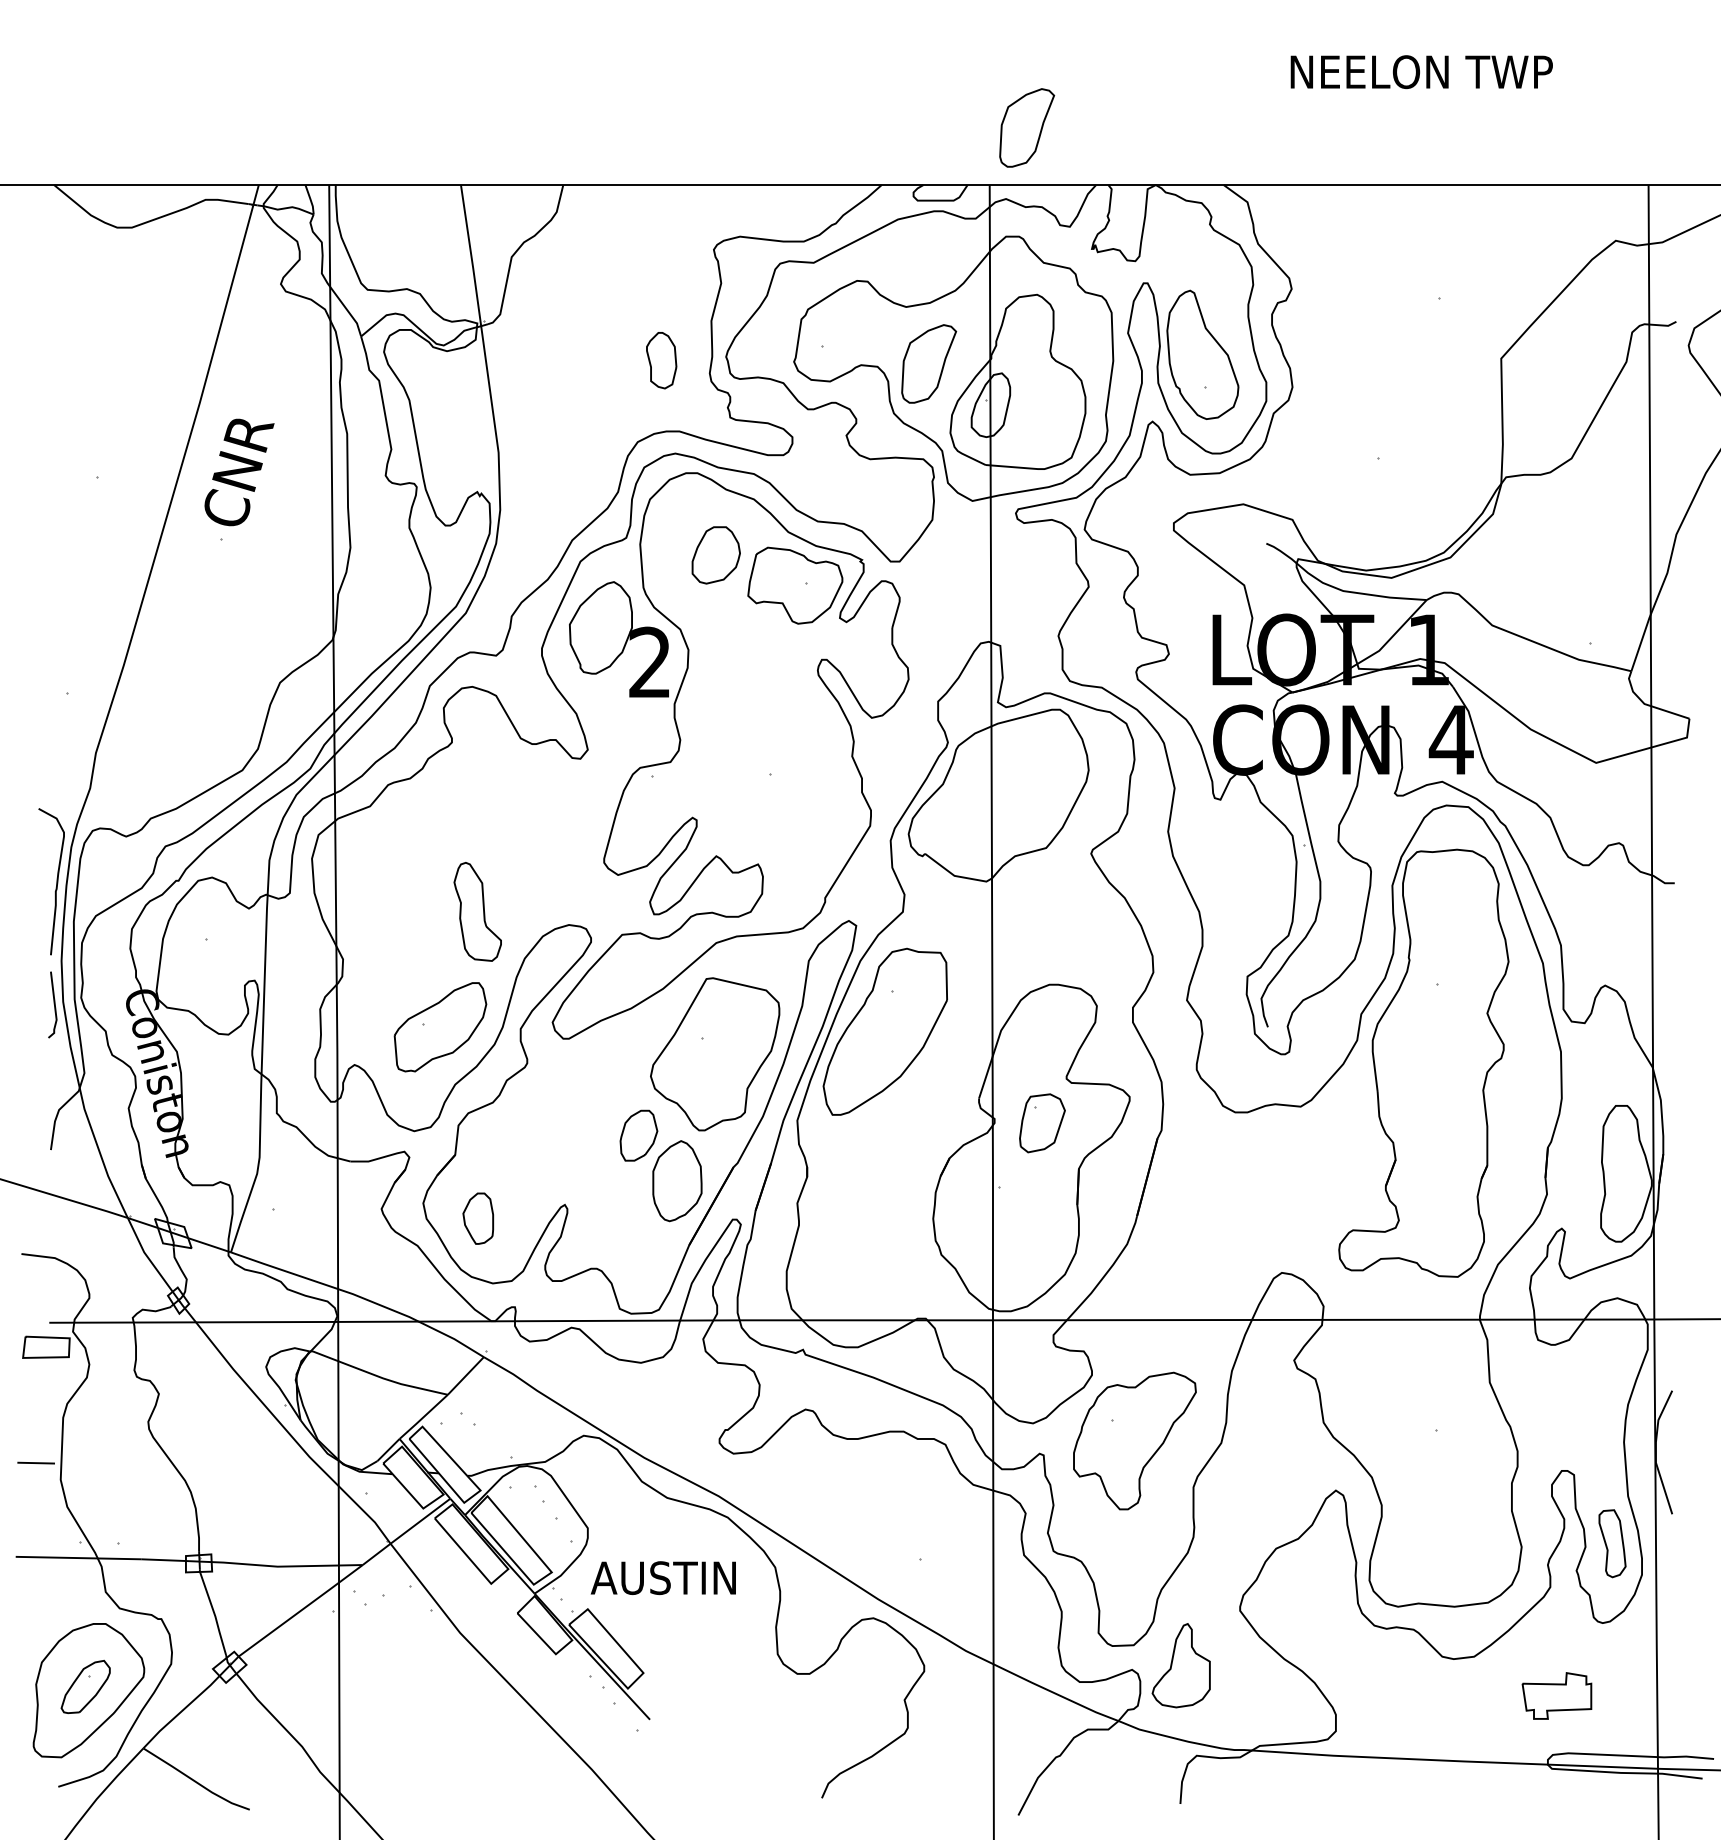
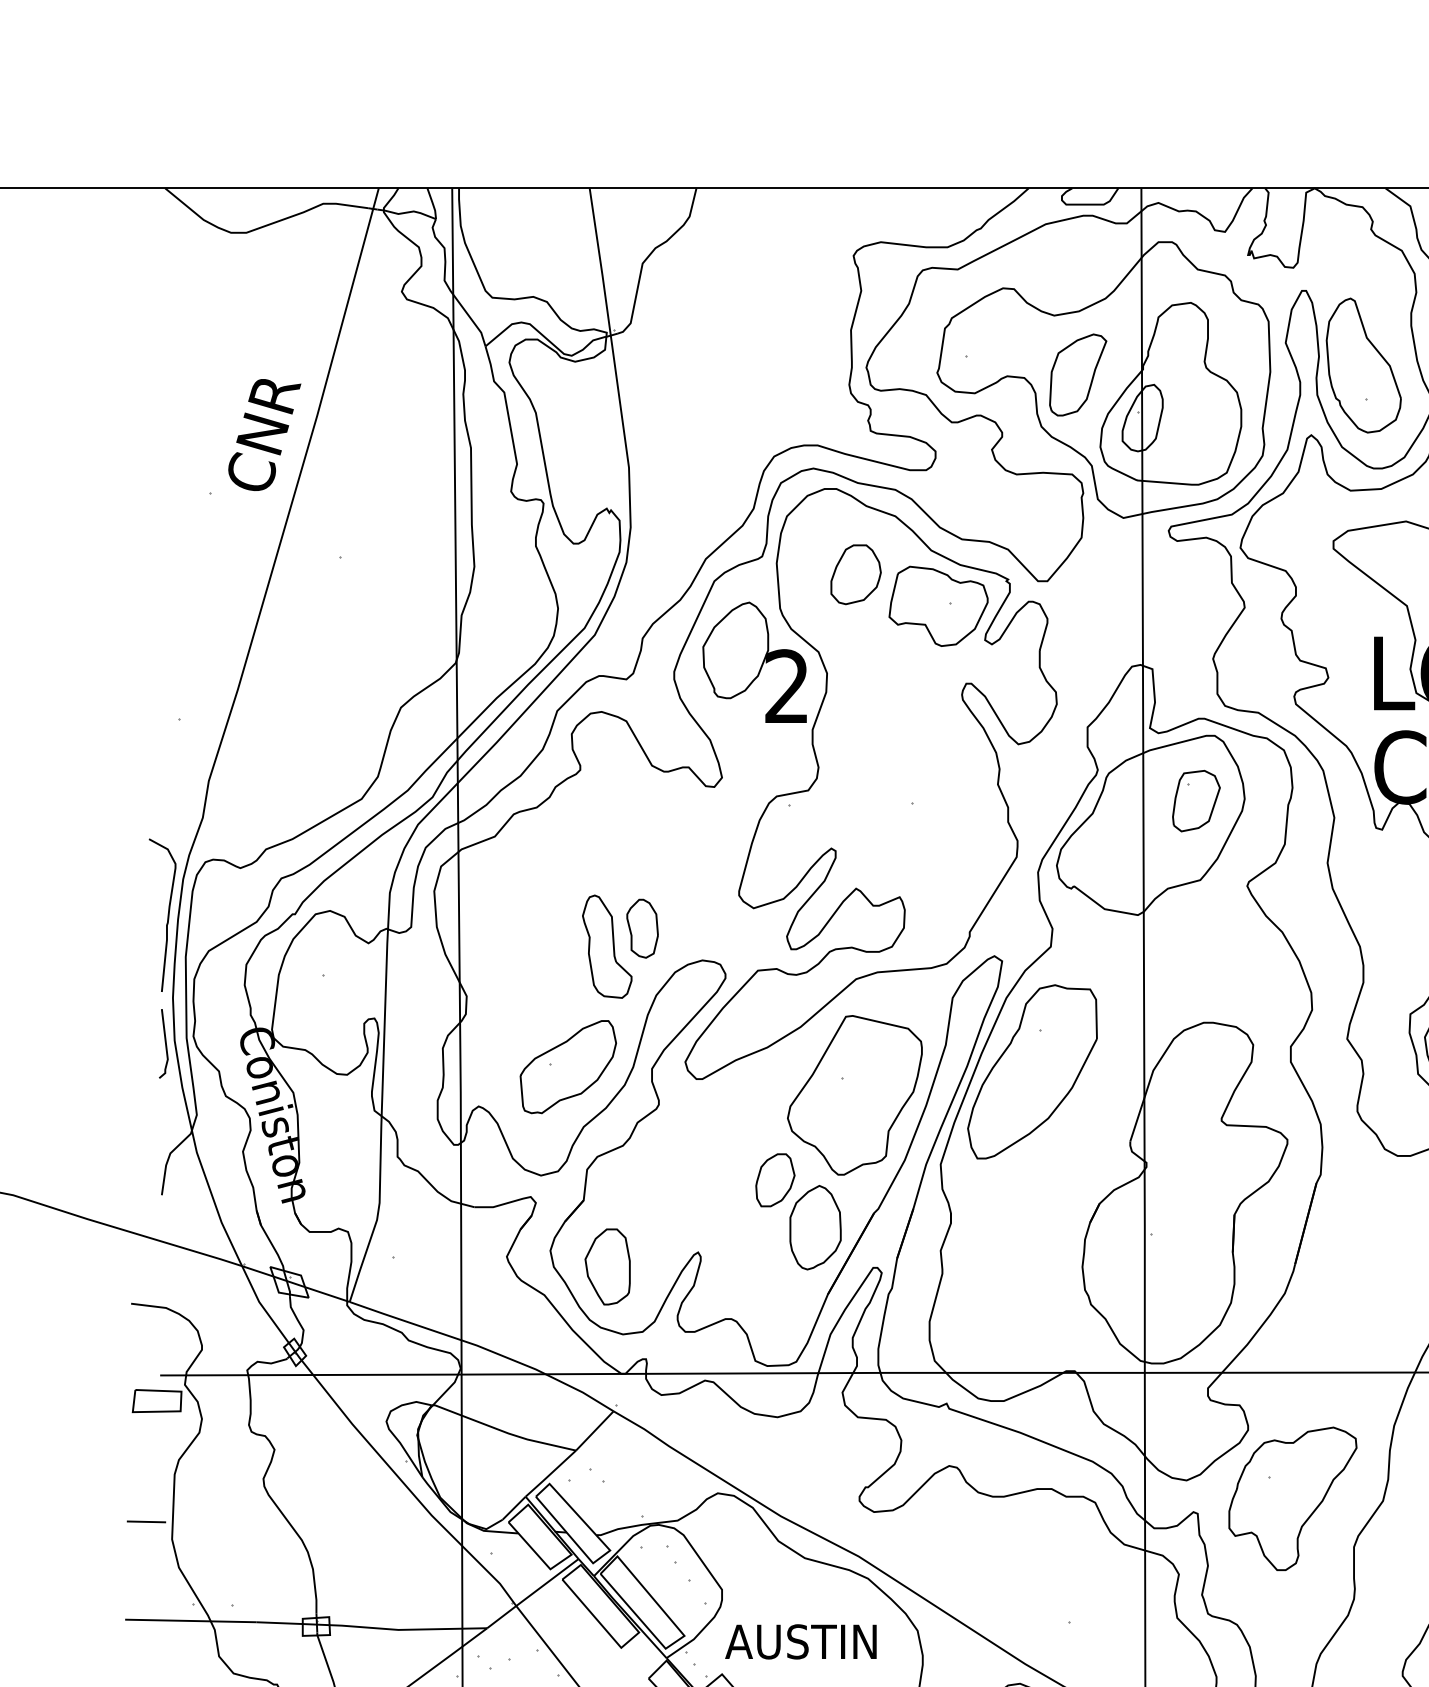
part: (1027, 127) -> (1180, 128), removed
part: (661, 360) -> (642, 928), moved
text: (239, 472) -> (264, 435), moved
part: (1042, 1123) -> (1196, 801), moved
part: (478, 1218) -> (608, 1266), size x1.43

